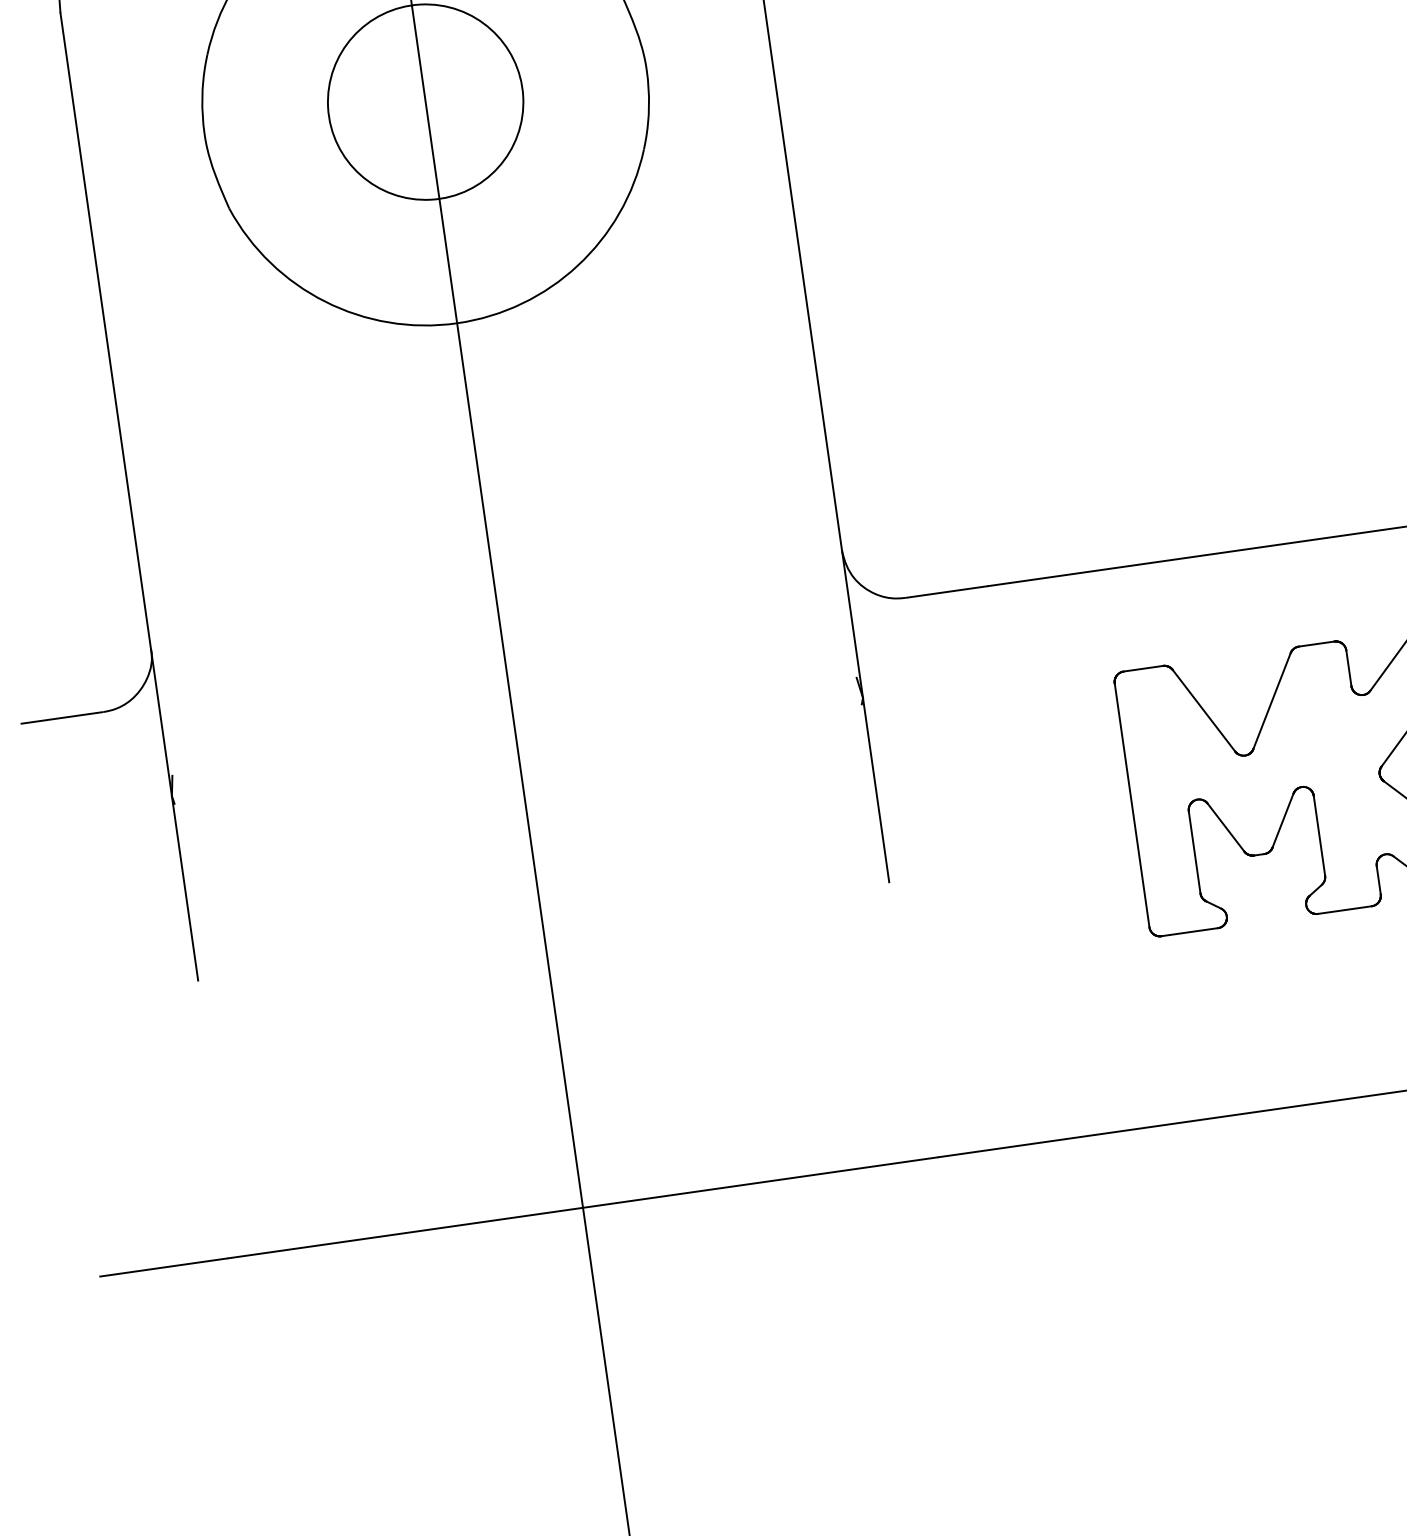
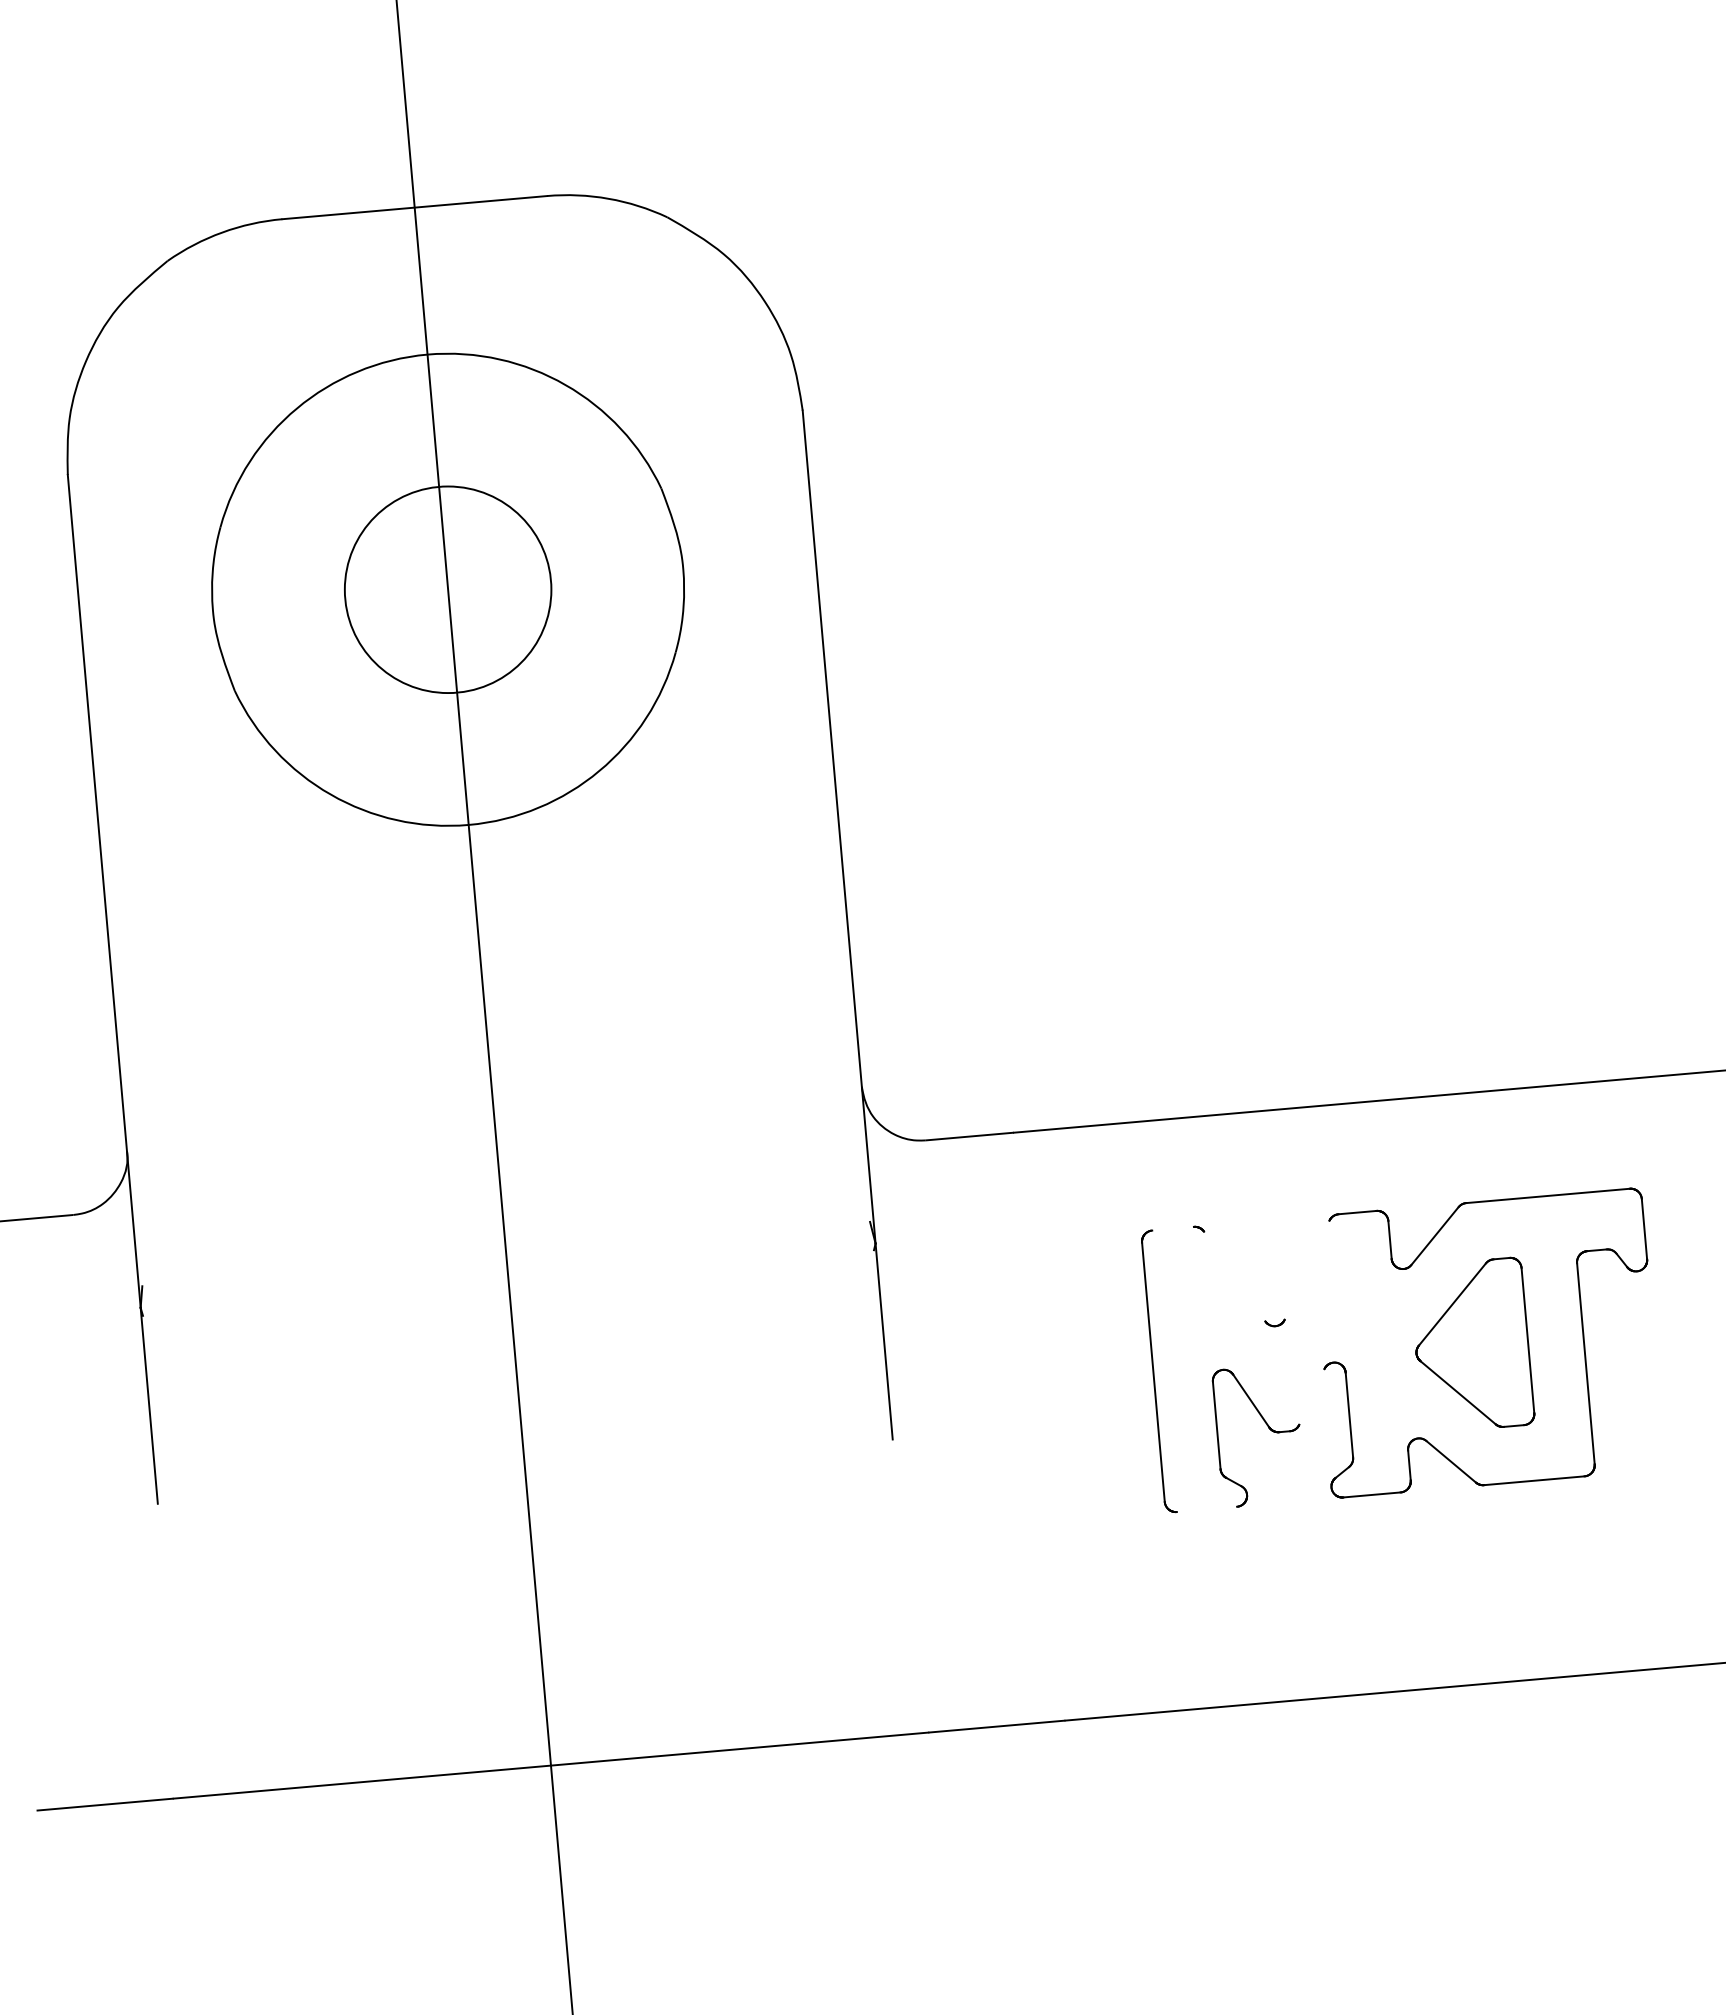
line: (1142, 668) -> (1172, 1228), removed
line: (1271, 700) -> (1306, 1269), removed
line: (1203, 710) -> (1234, 1276), removed
line: (1282, 820) -> (1311, 1396), removed
line: (1189, 932) -> (1206, 1509), removed

